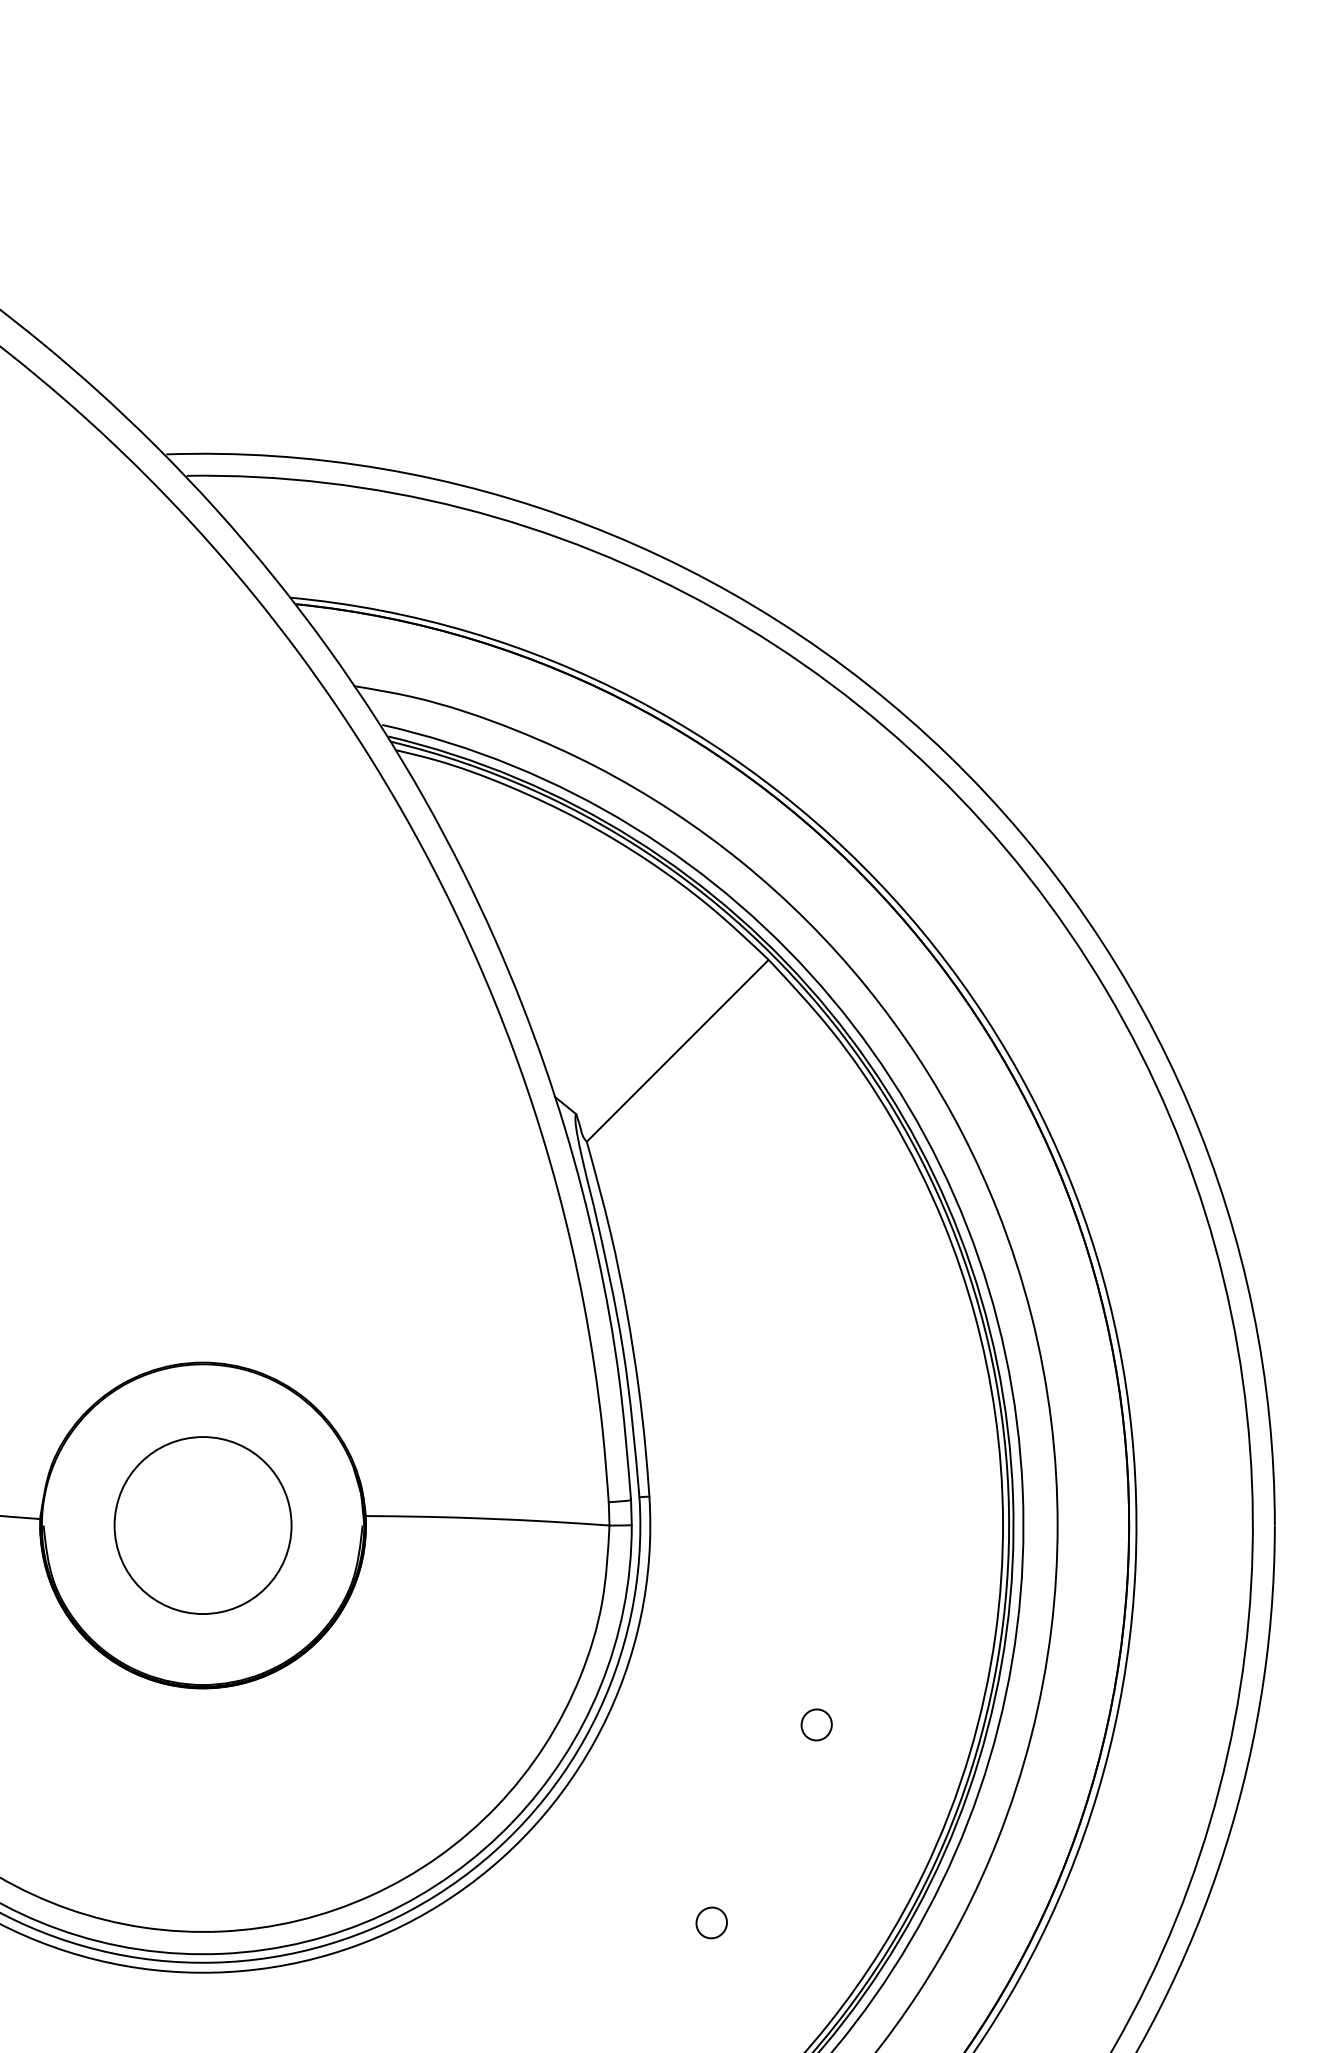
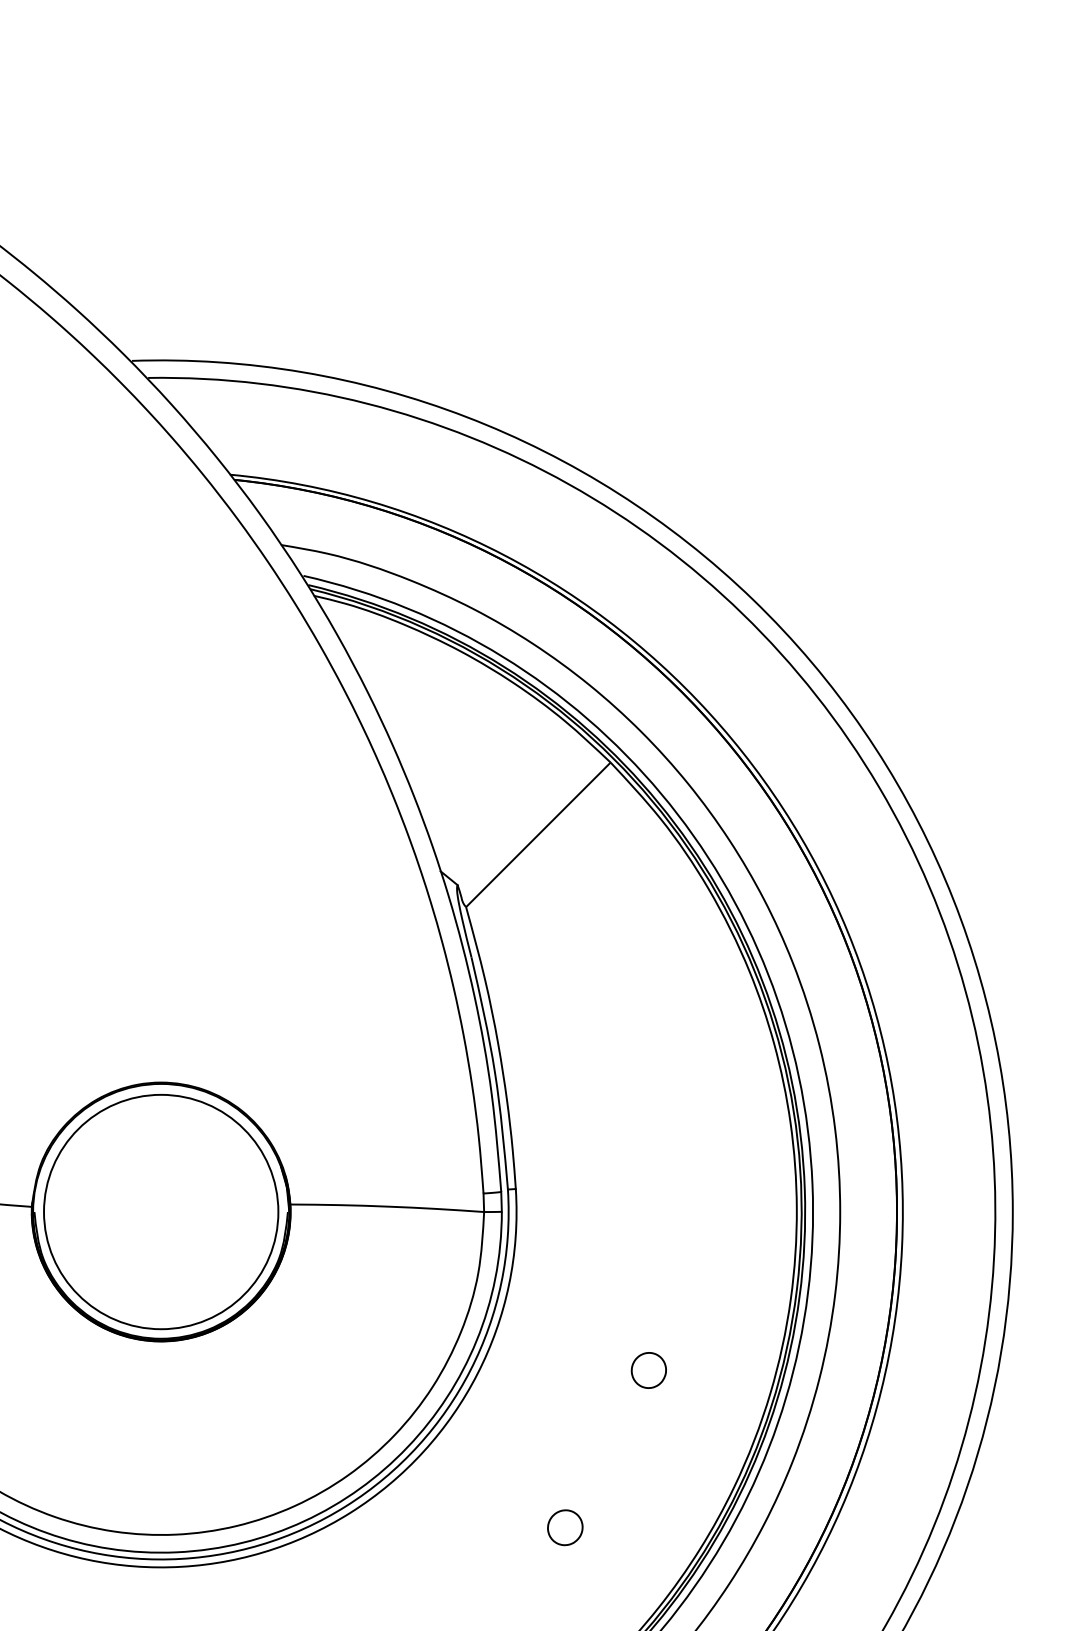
circle: (203, 1524) -> (161, 1211), size x1.67
part: (816, 1724) -> (648, 1370), size x1.43
part: (711, 1922) -> (565, 1527), size x1.43

